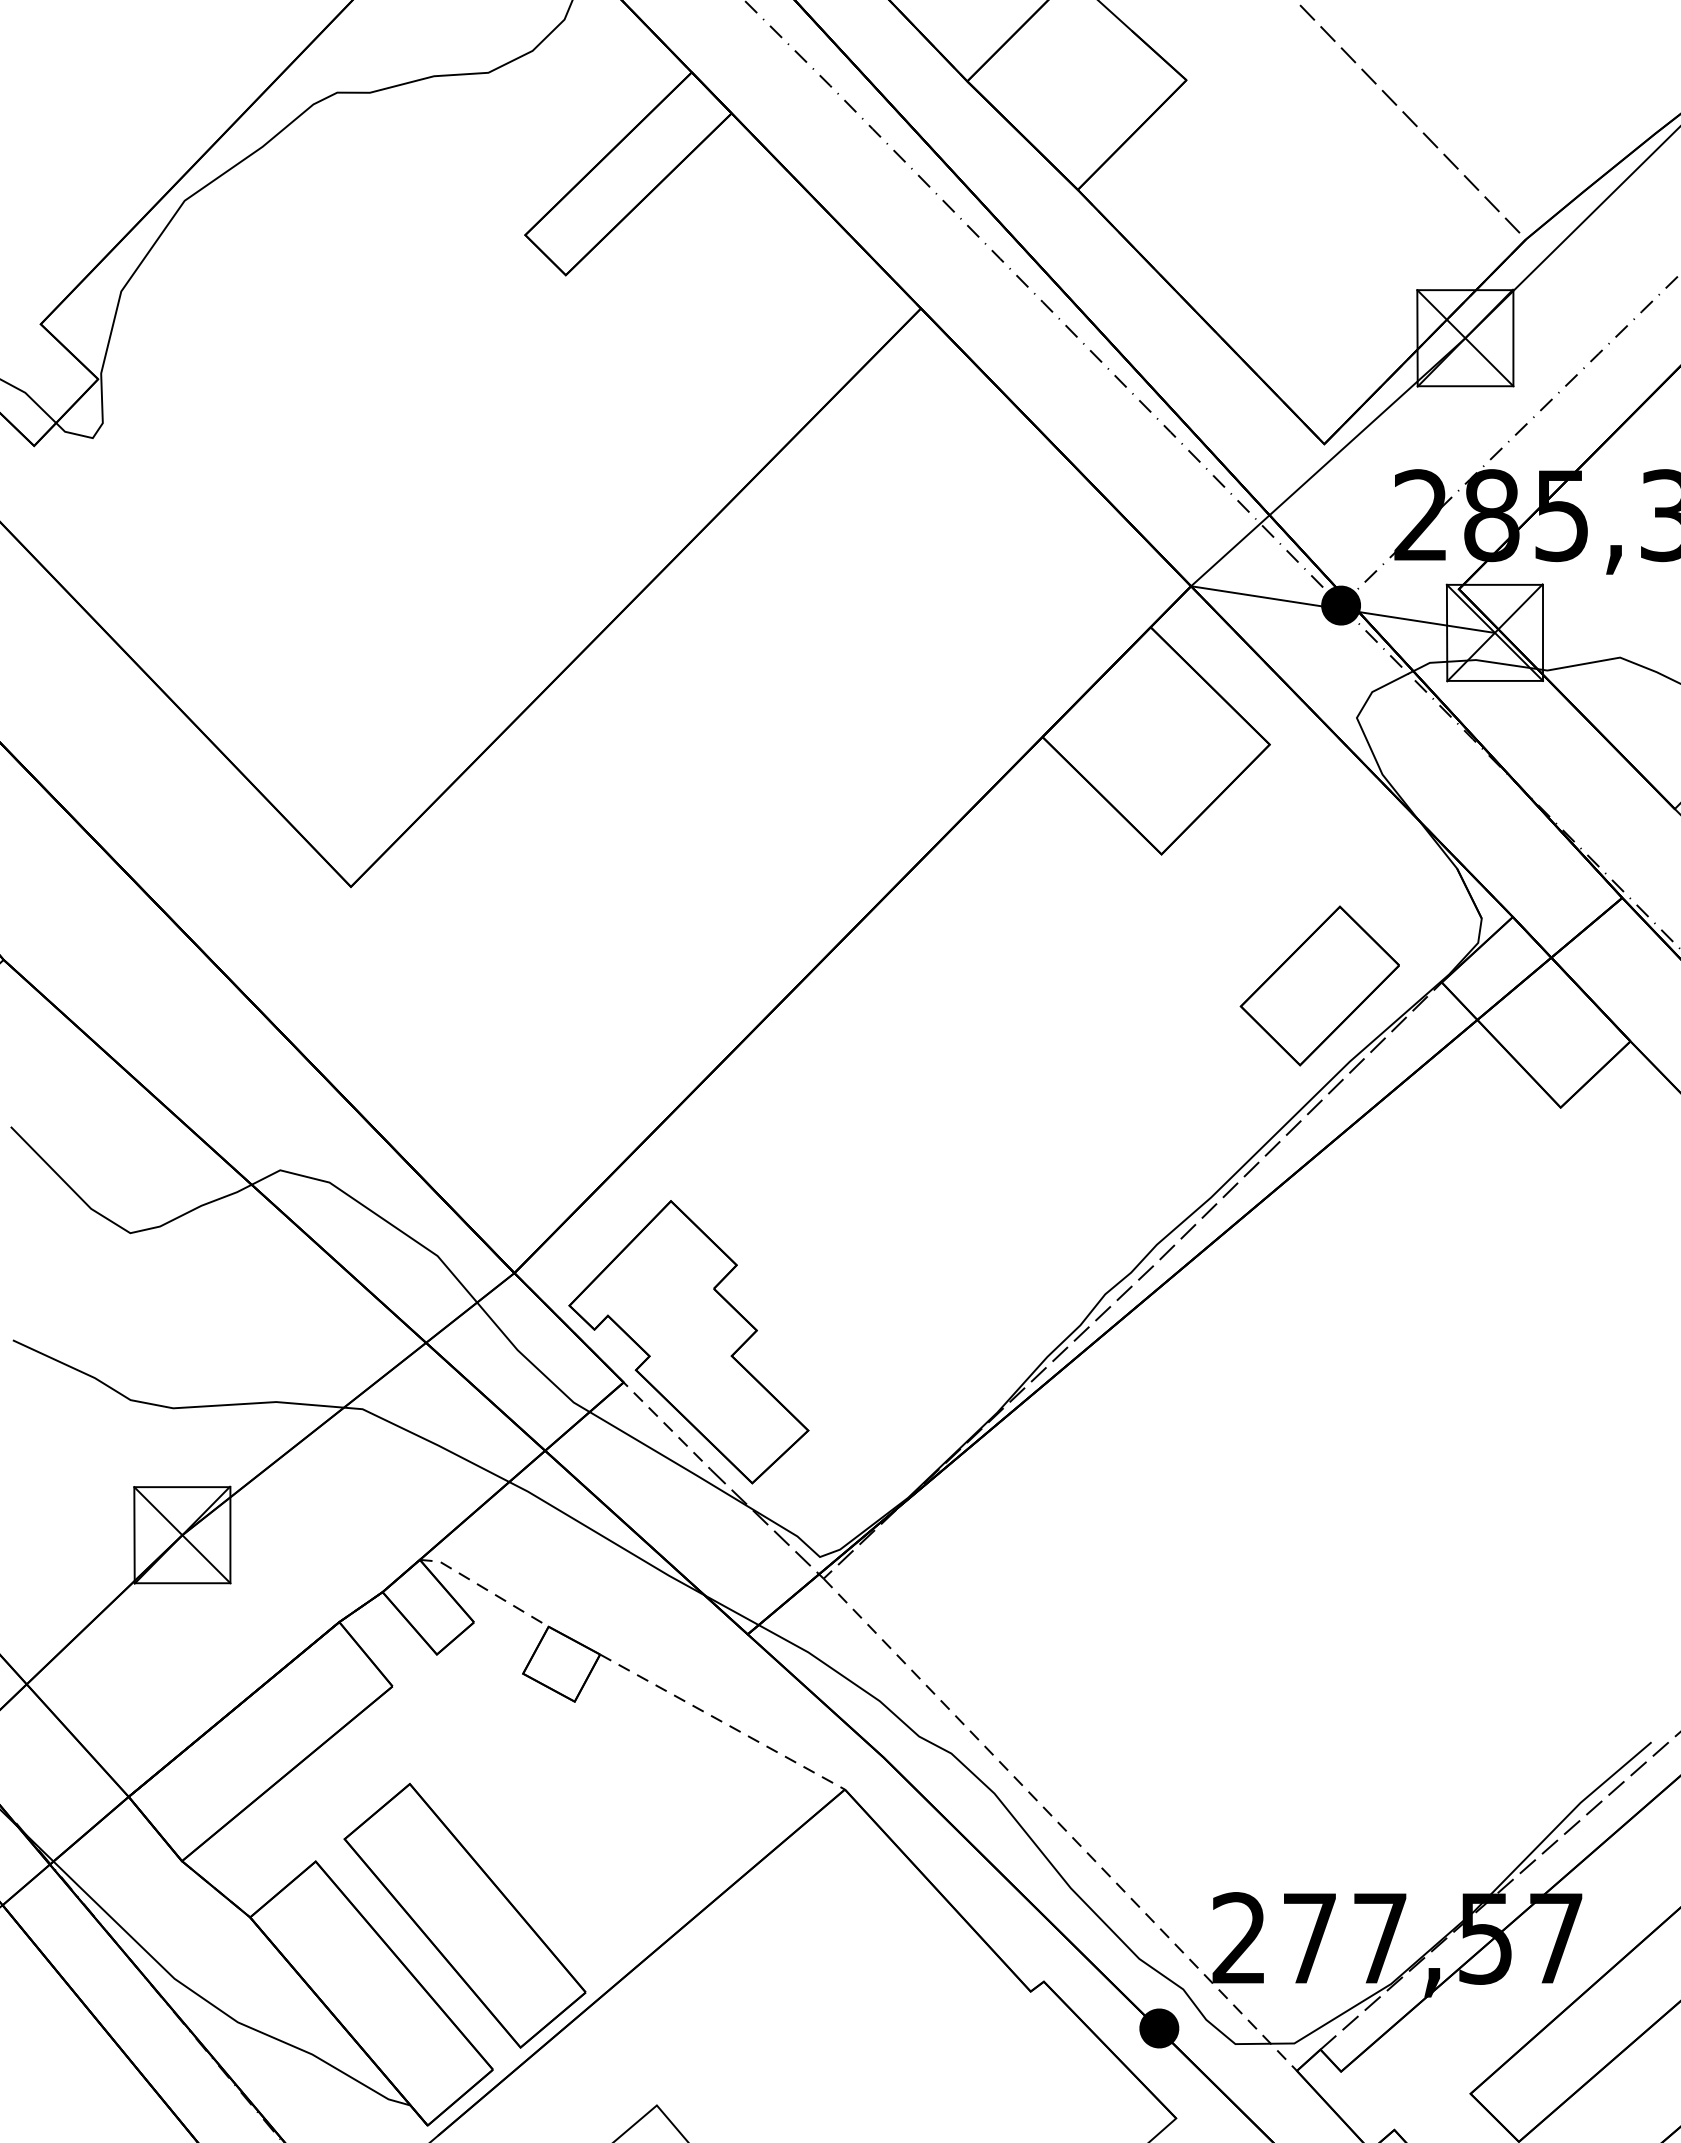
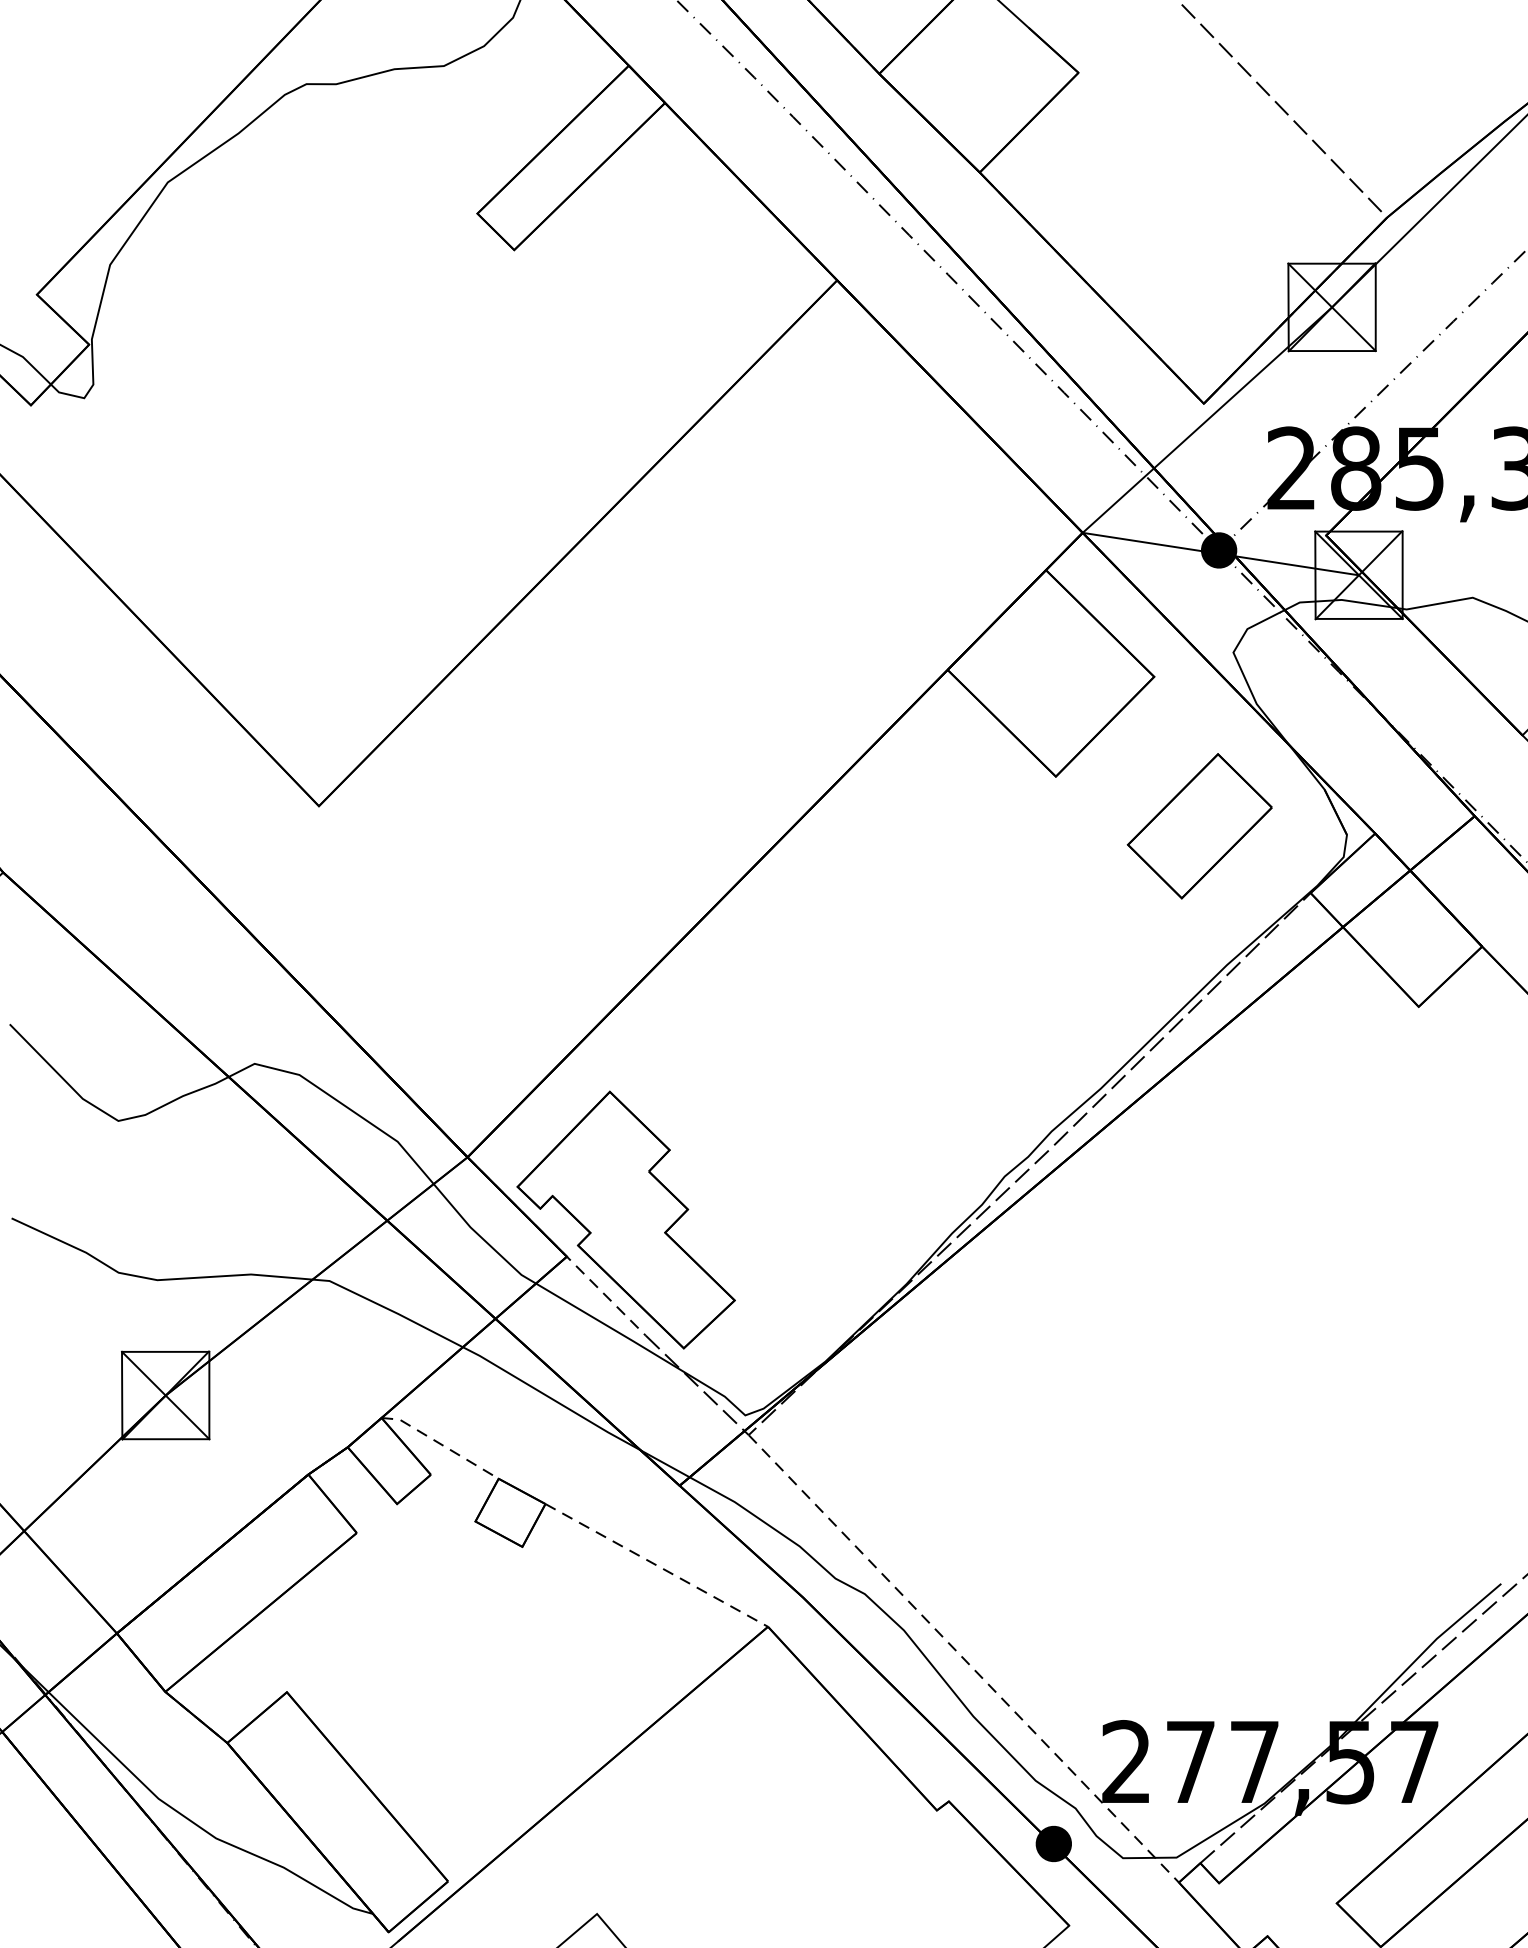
part: (1319, 985) -> (1199, 825), moved
part: (464, 1915) -> (422, 1741), removed

